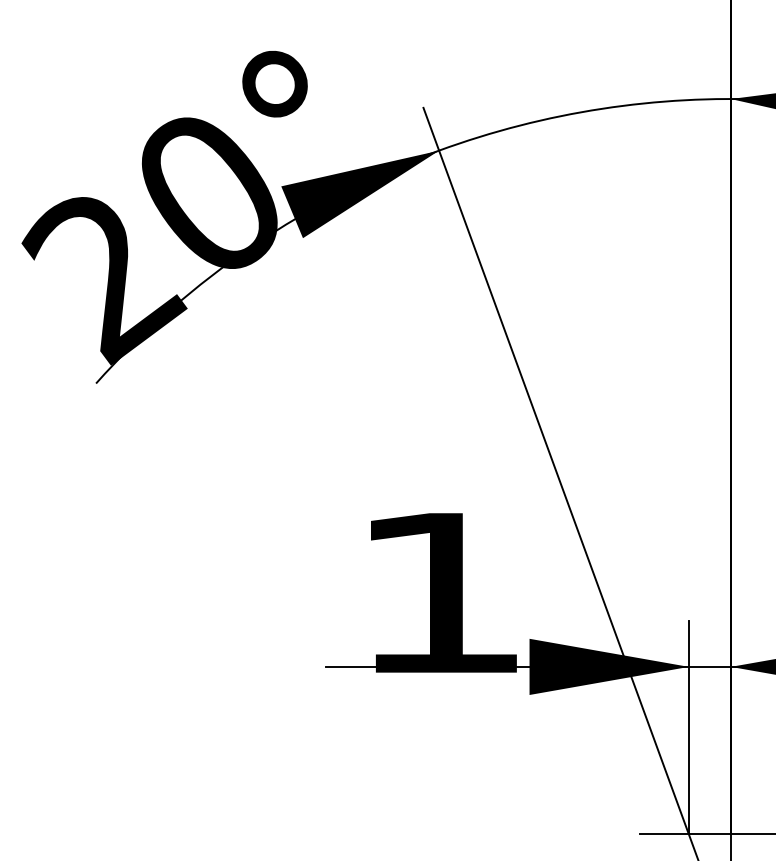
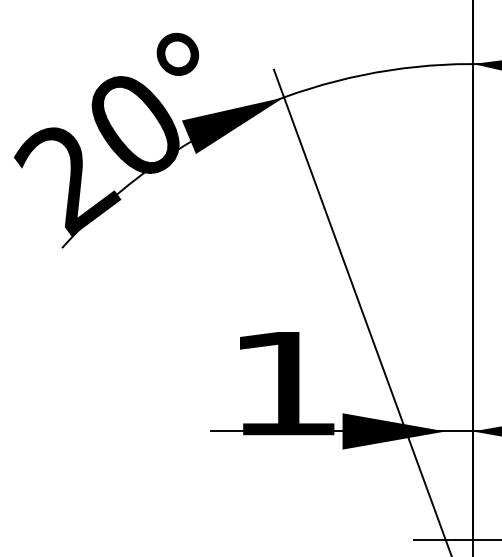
line: (688, 727) -> (445, 470), removed

